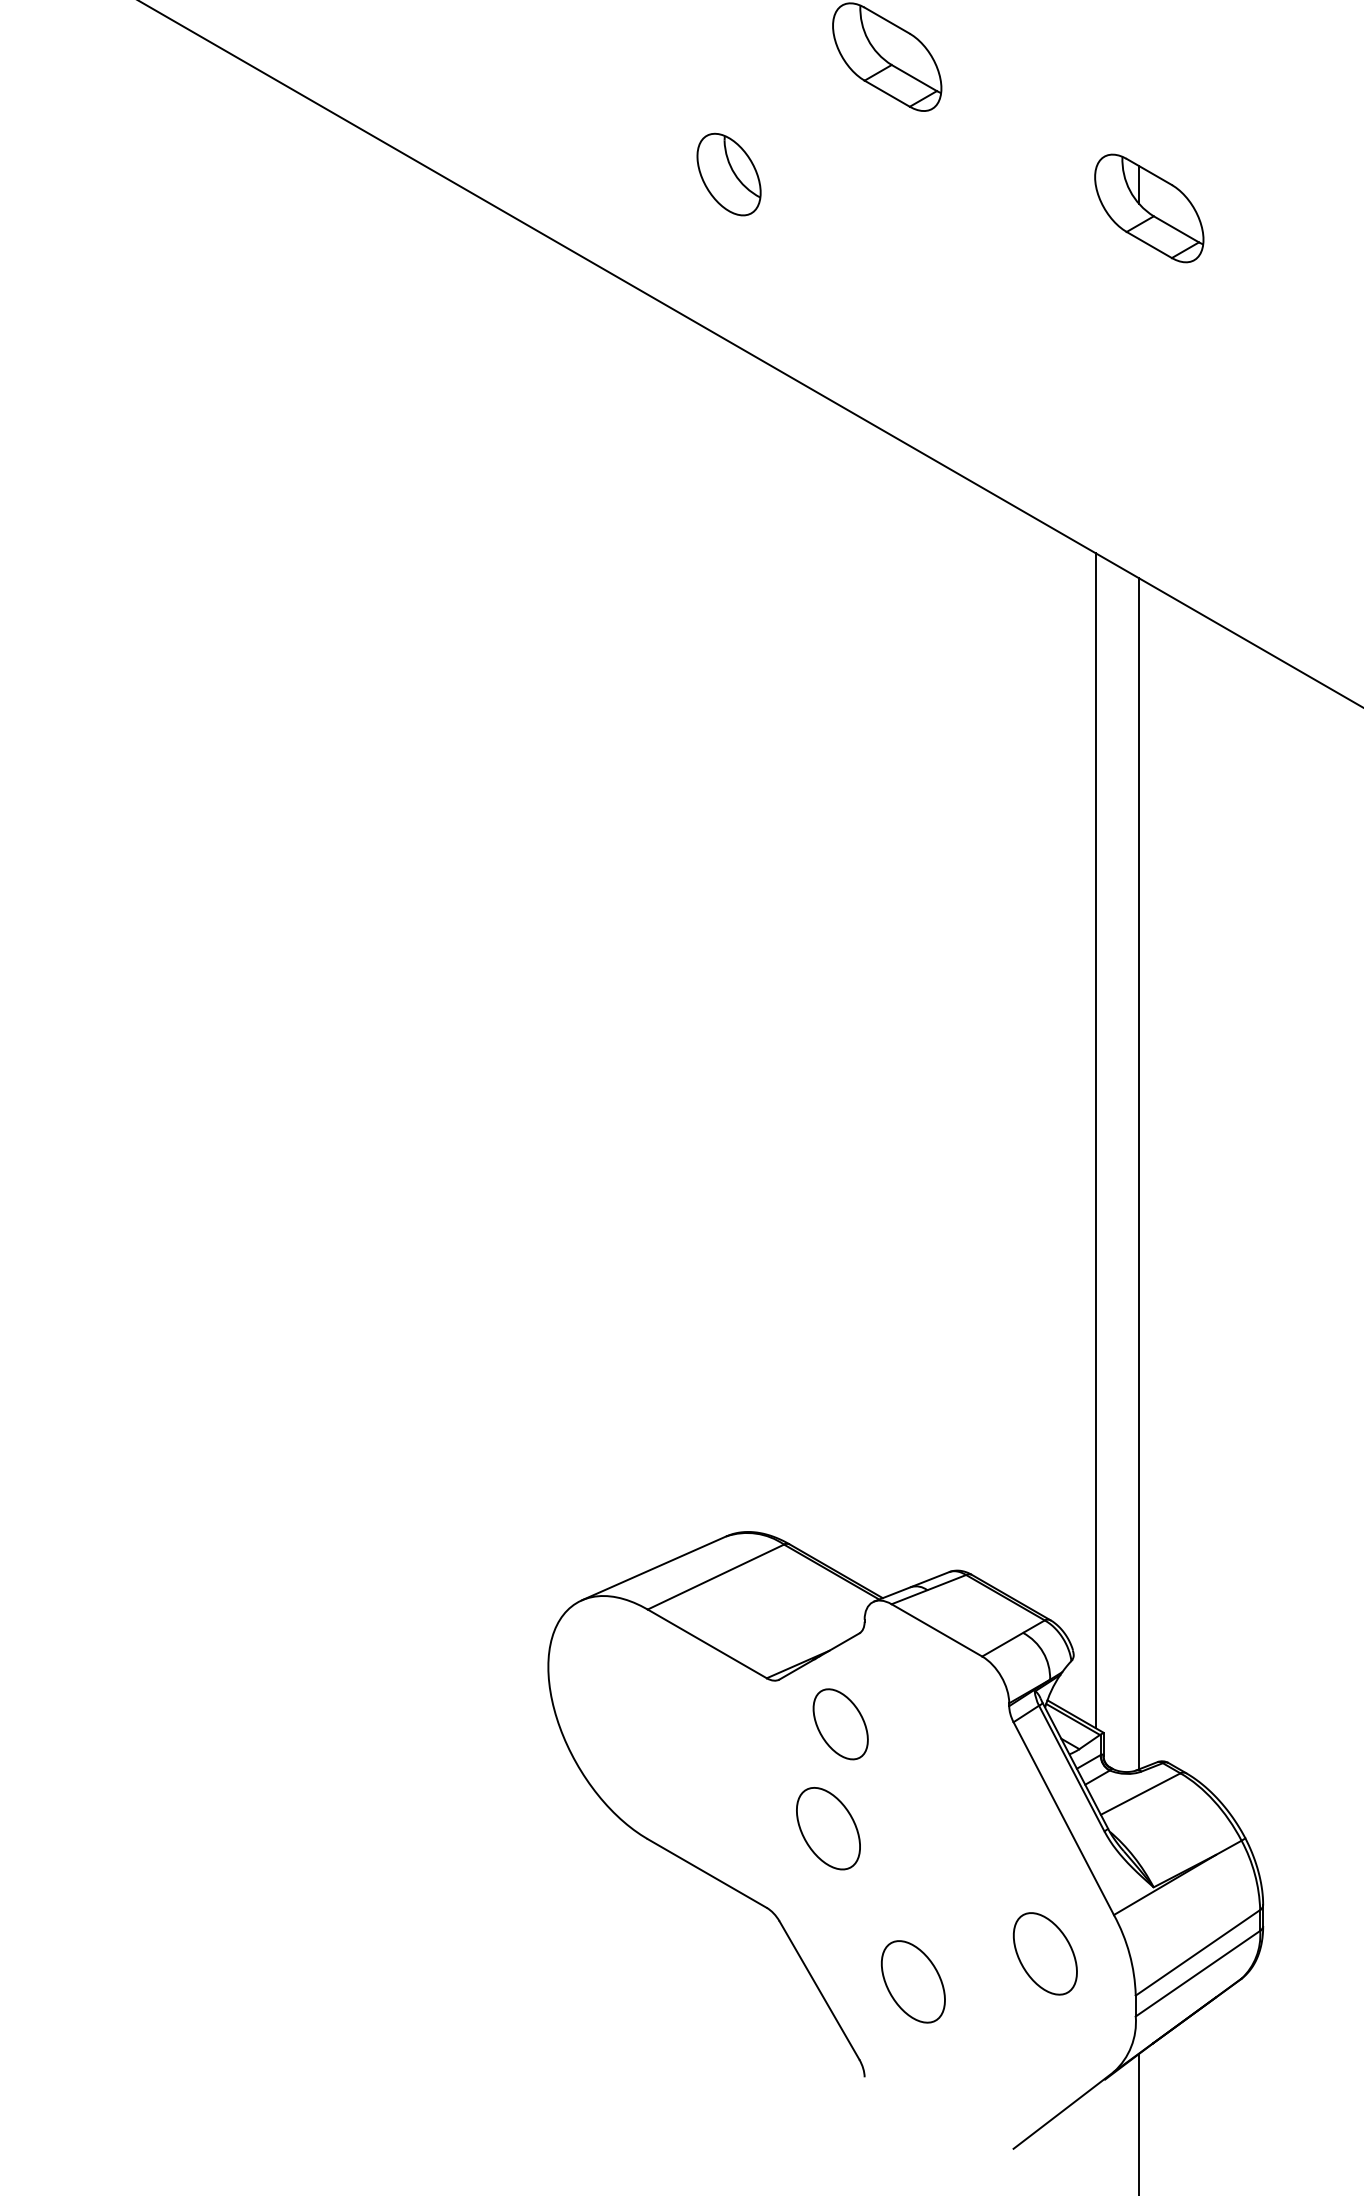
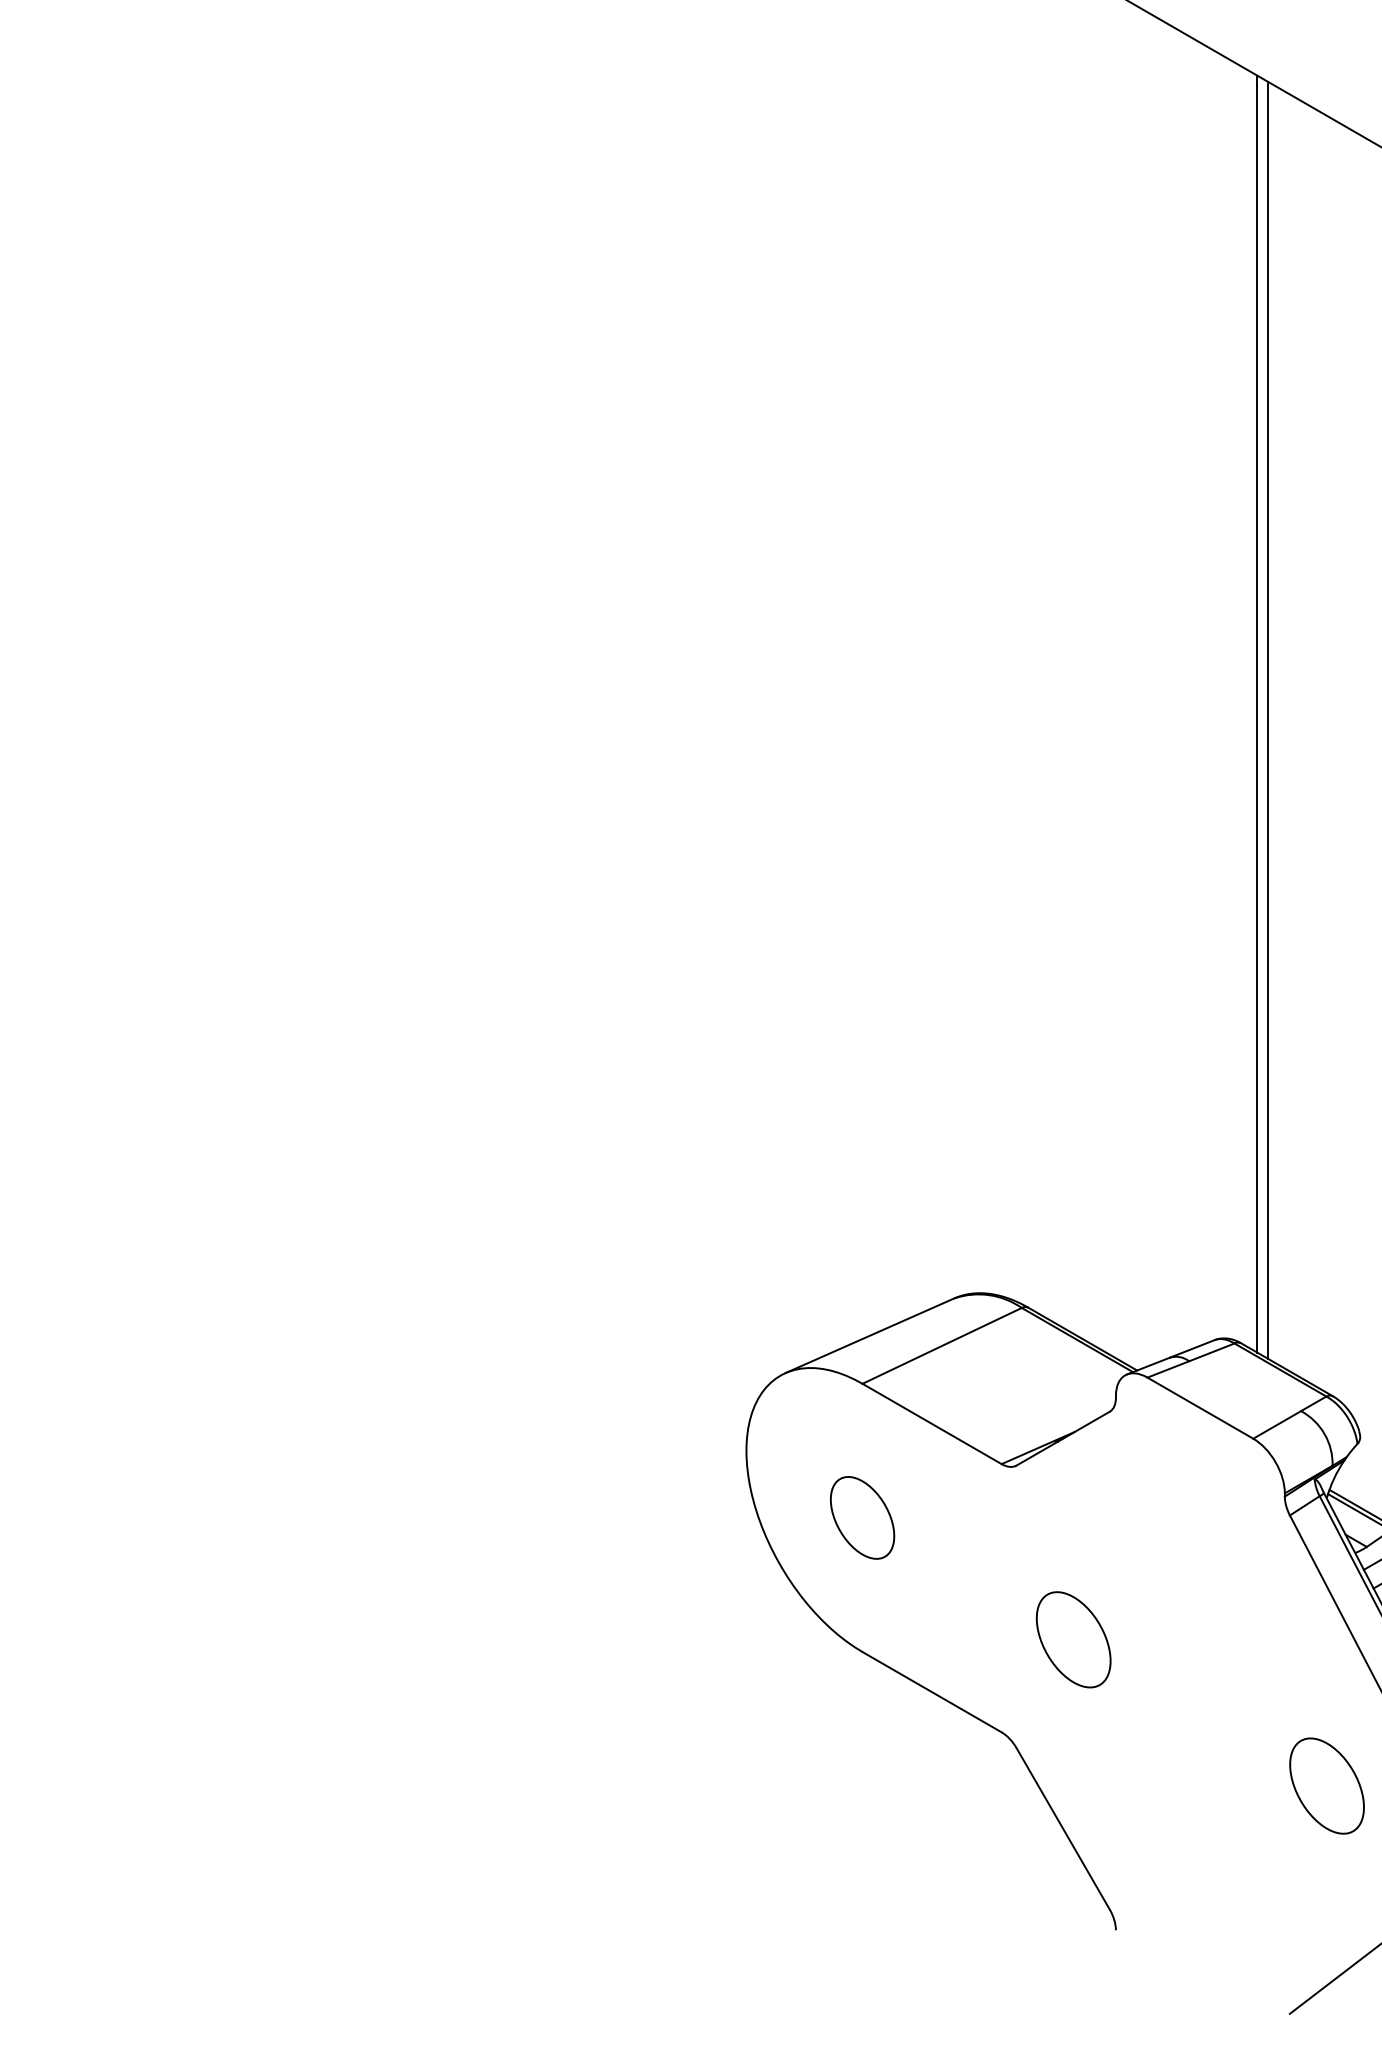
line: (985, 1035) -> (1257, 713), added
line: (994, 1041) -> (1267, 720), added
part: (840, 1724) -> (862, 1518), moved
part: (912, 1981) -> (1171, 1818), removed

